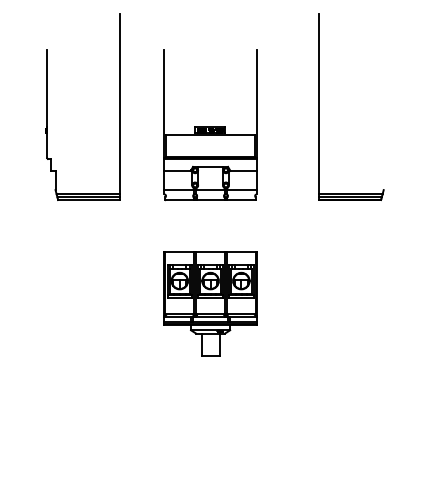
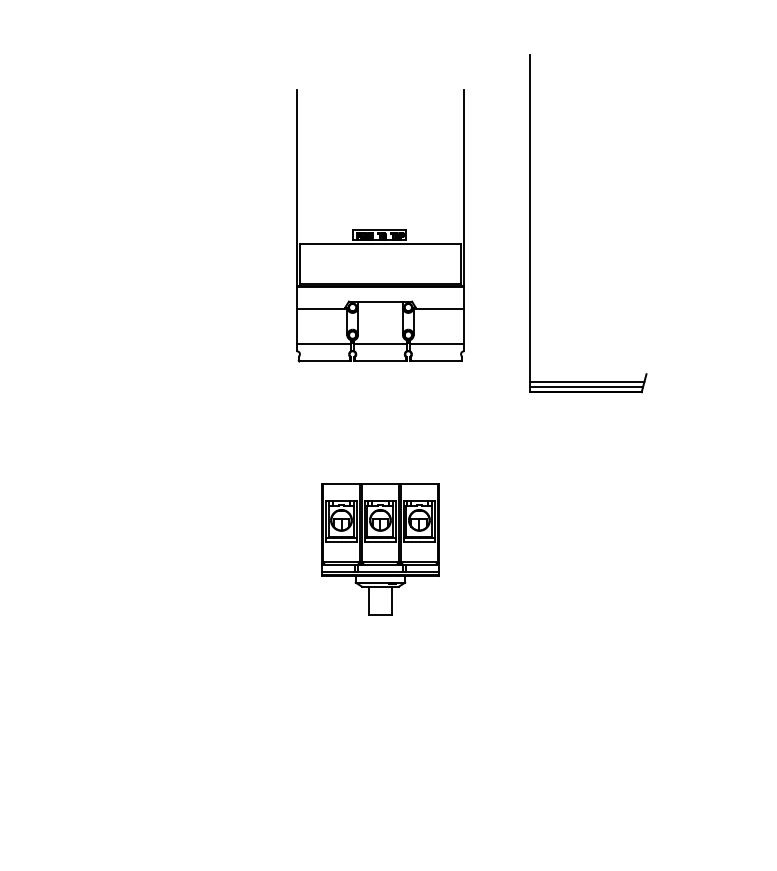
part: (47, 106) -> (85, 192), removed
part: (319, 106) -> (530, 223), moved
part: (210, 303) -> (380, 548), size x0.7

